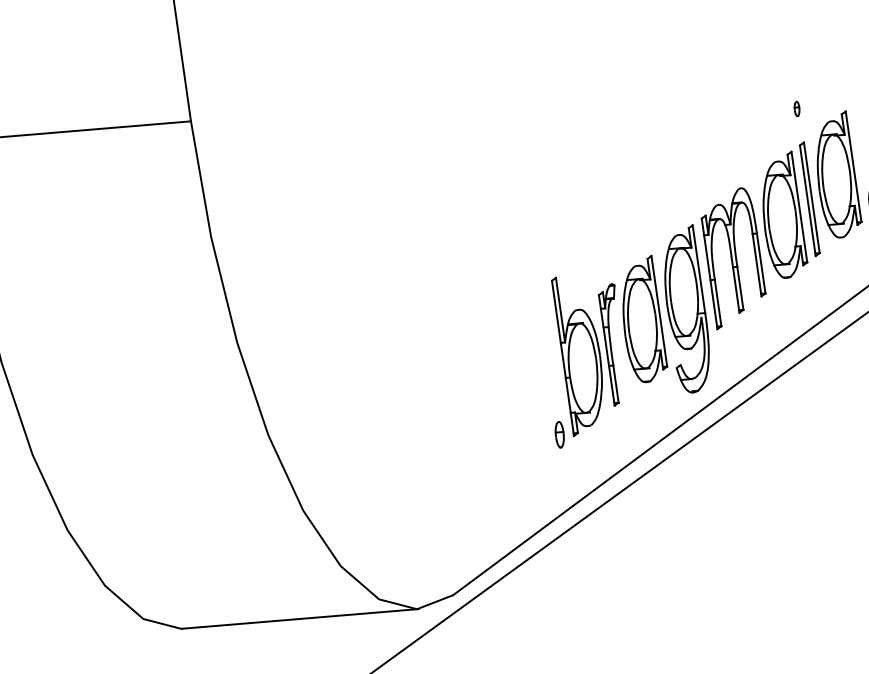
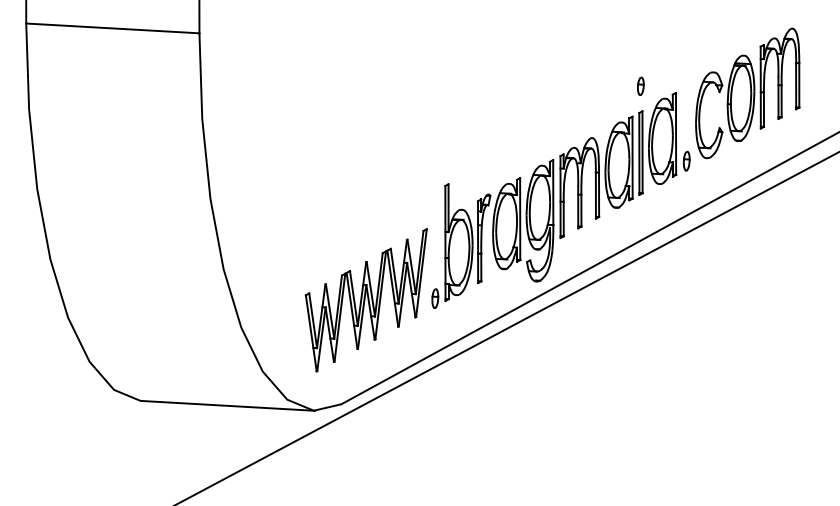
part: (796, 108) -> (640, 85), size x1.67
part: (465, 450) -> (365, 300), added

